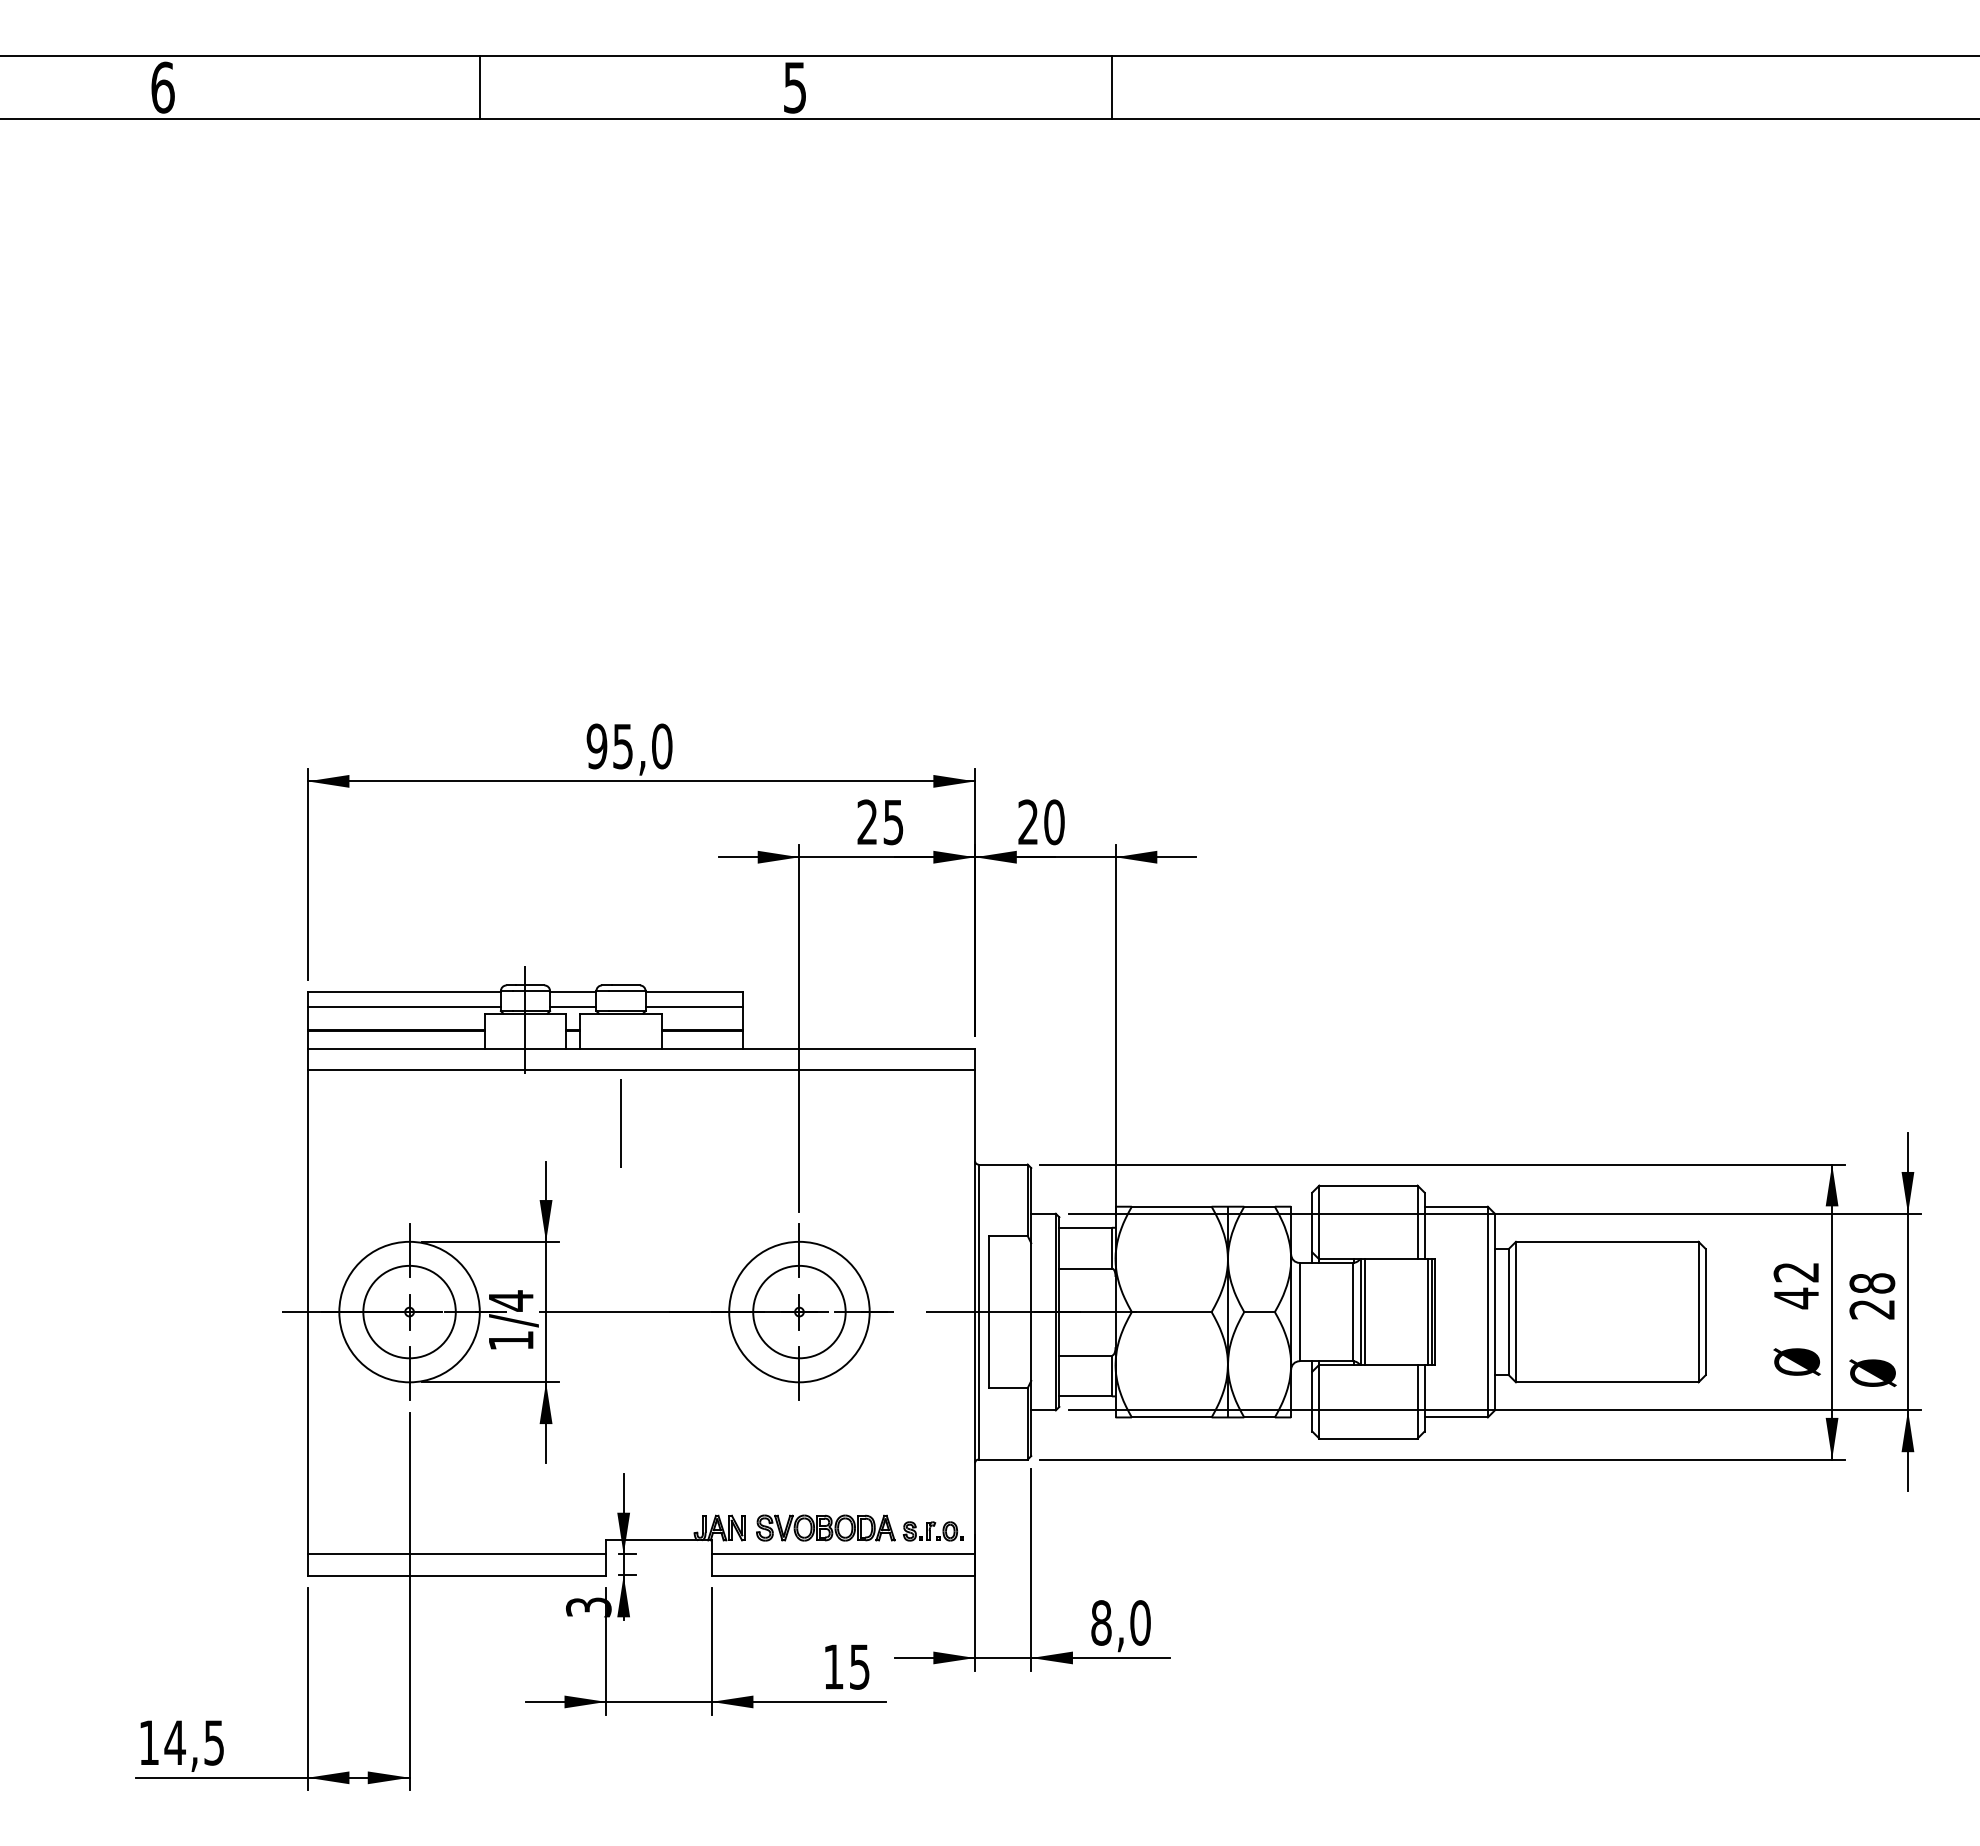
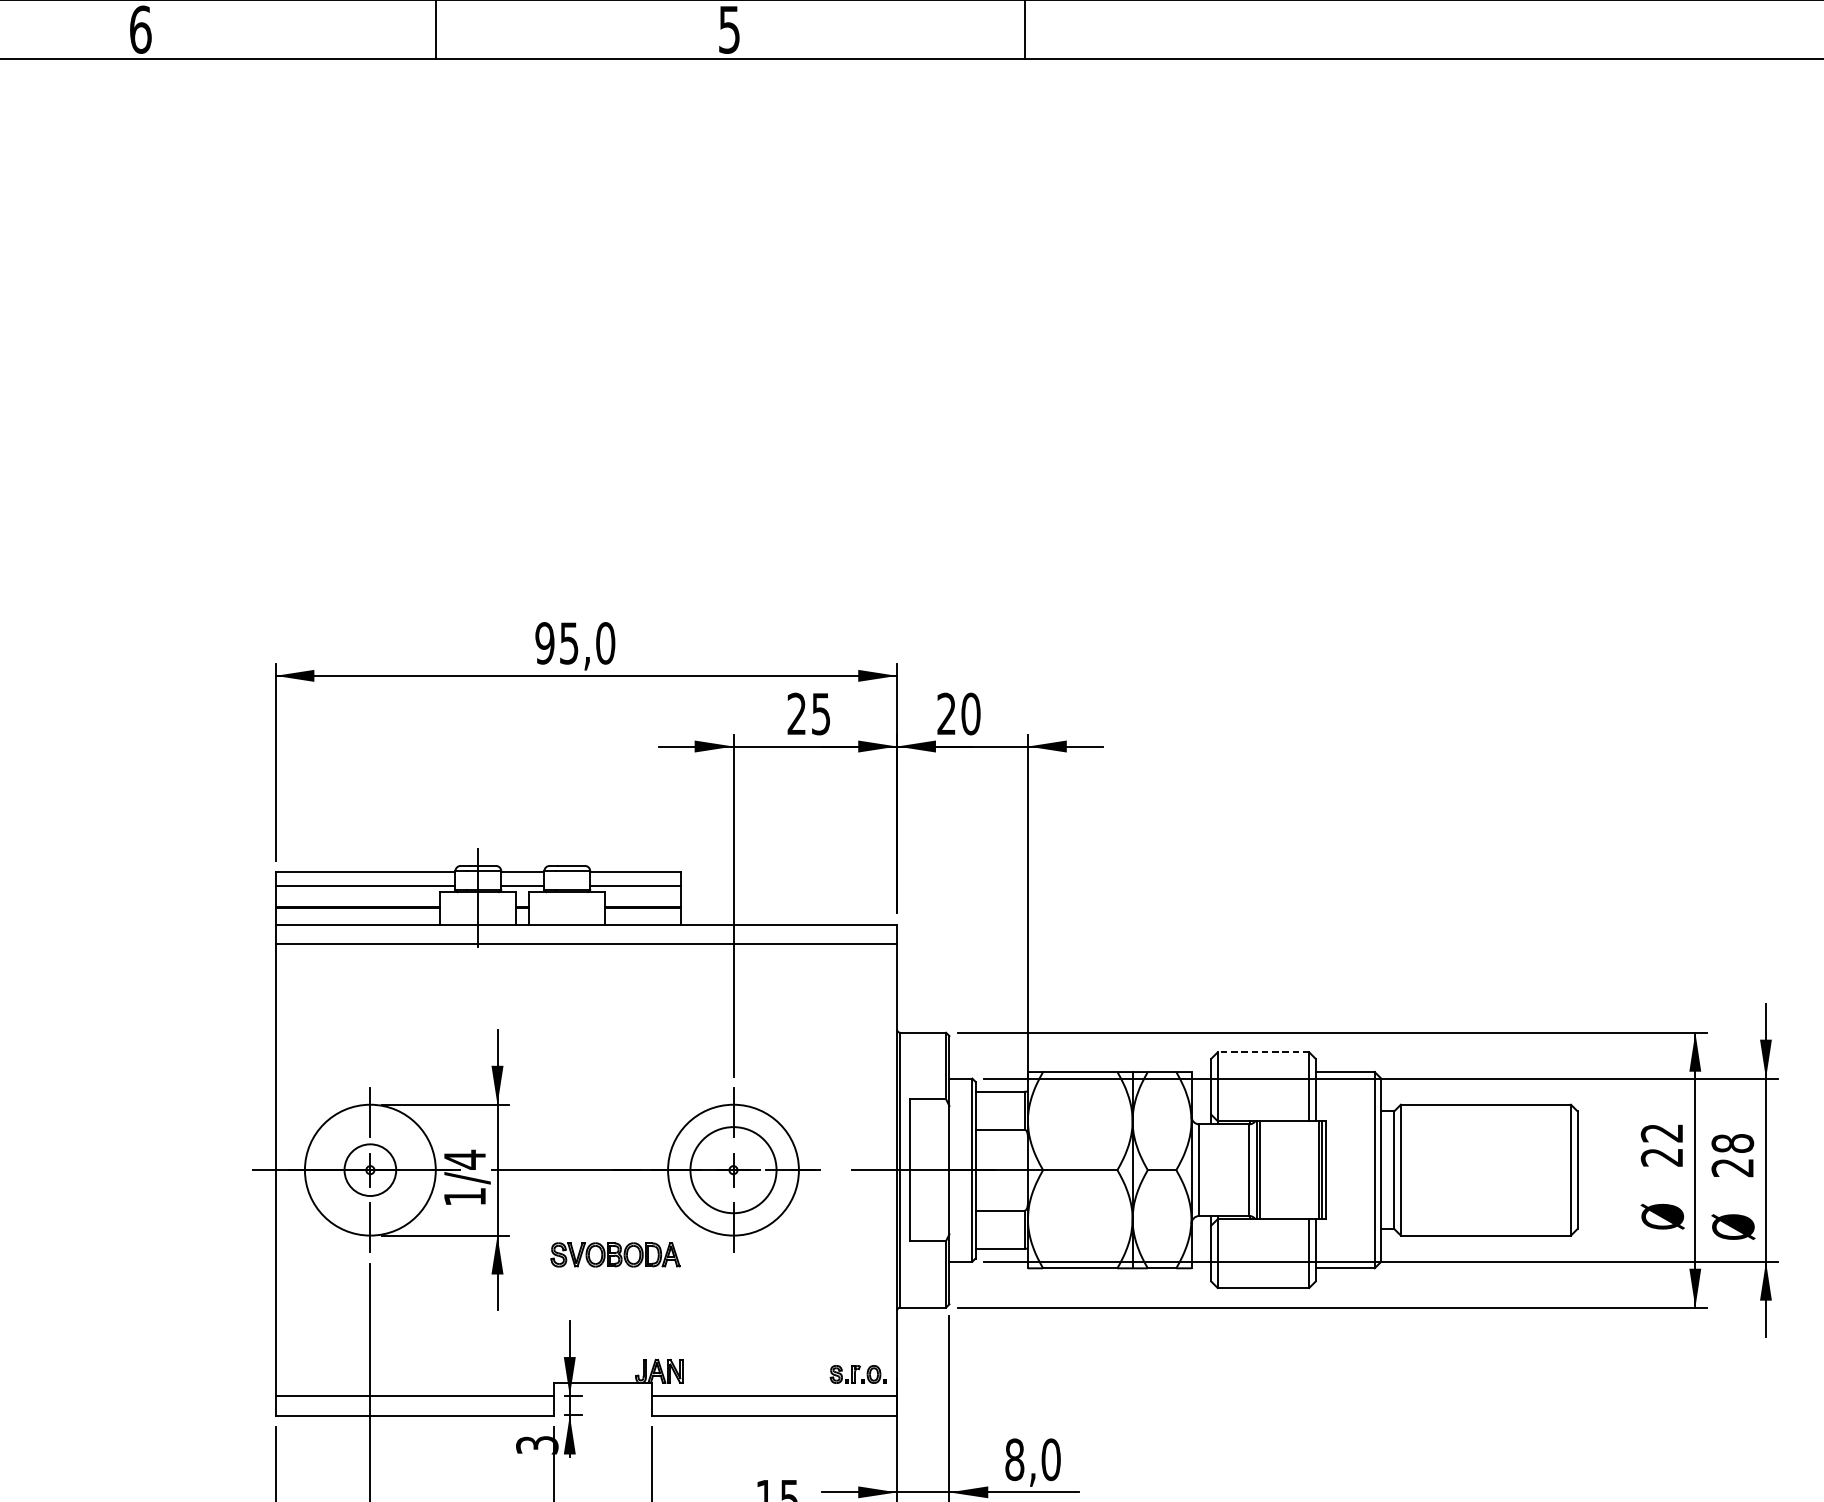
line: (621, 1123) -> (567, 994), removed
line: (1367, 1185) -> (1262, 1052), solid -> dashed
text: (1795, 1298) -> (1661, 1157), 42 -> 22
circle: (409, 1311) -> (370, 1169), size x0.6
part: (825, 1527) -> (615, 1254), moved

